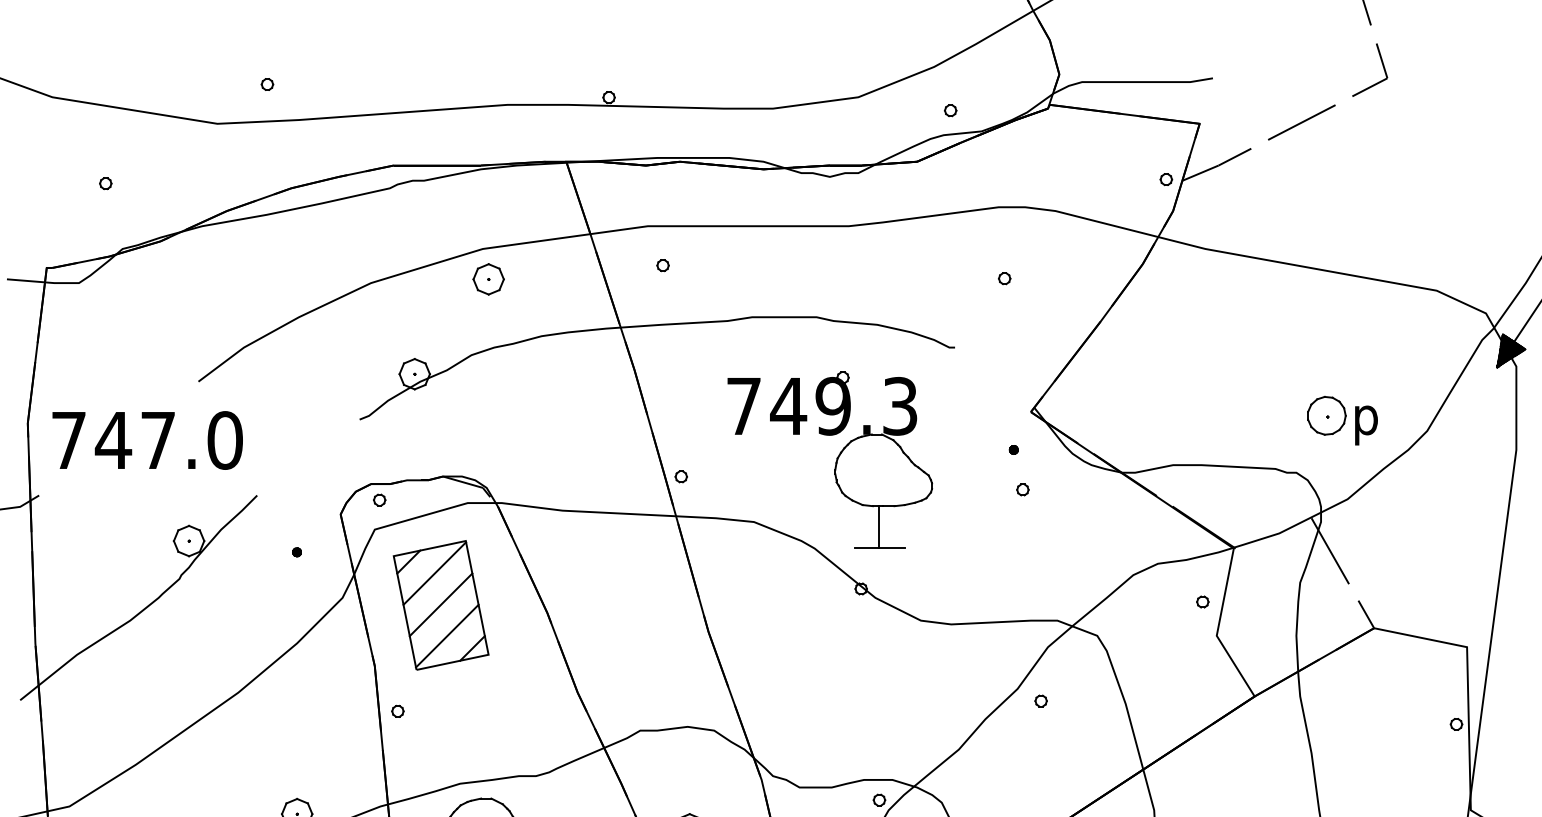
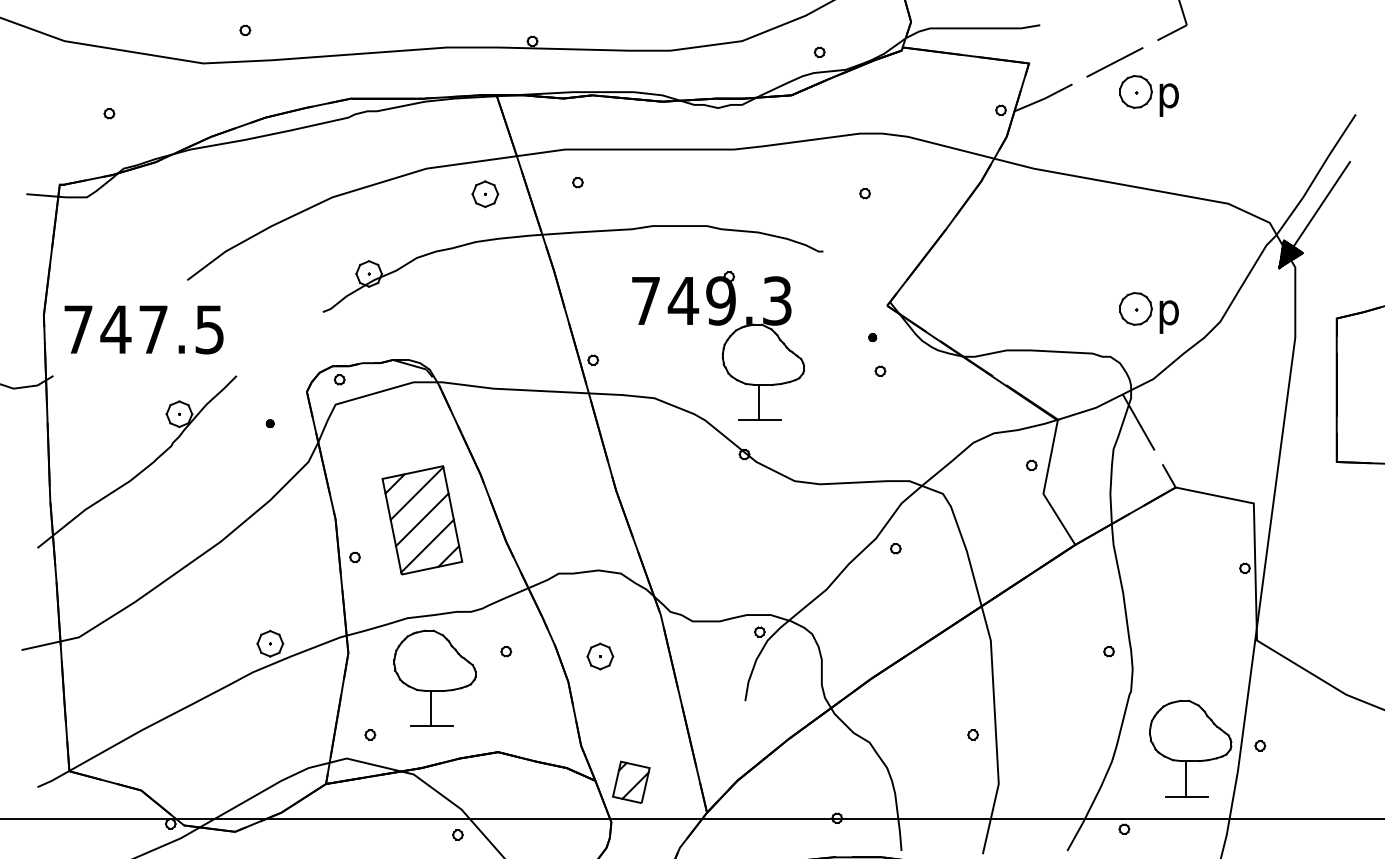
part: (1341, 161) -> (1148, 95), added
part: (488, 279) -> (485, 194), moved
text: (224, 440) -> (209, 329), 747.0 -> 747.5
part: (441, 605) -> (422, 520), moved

